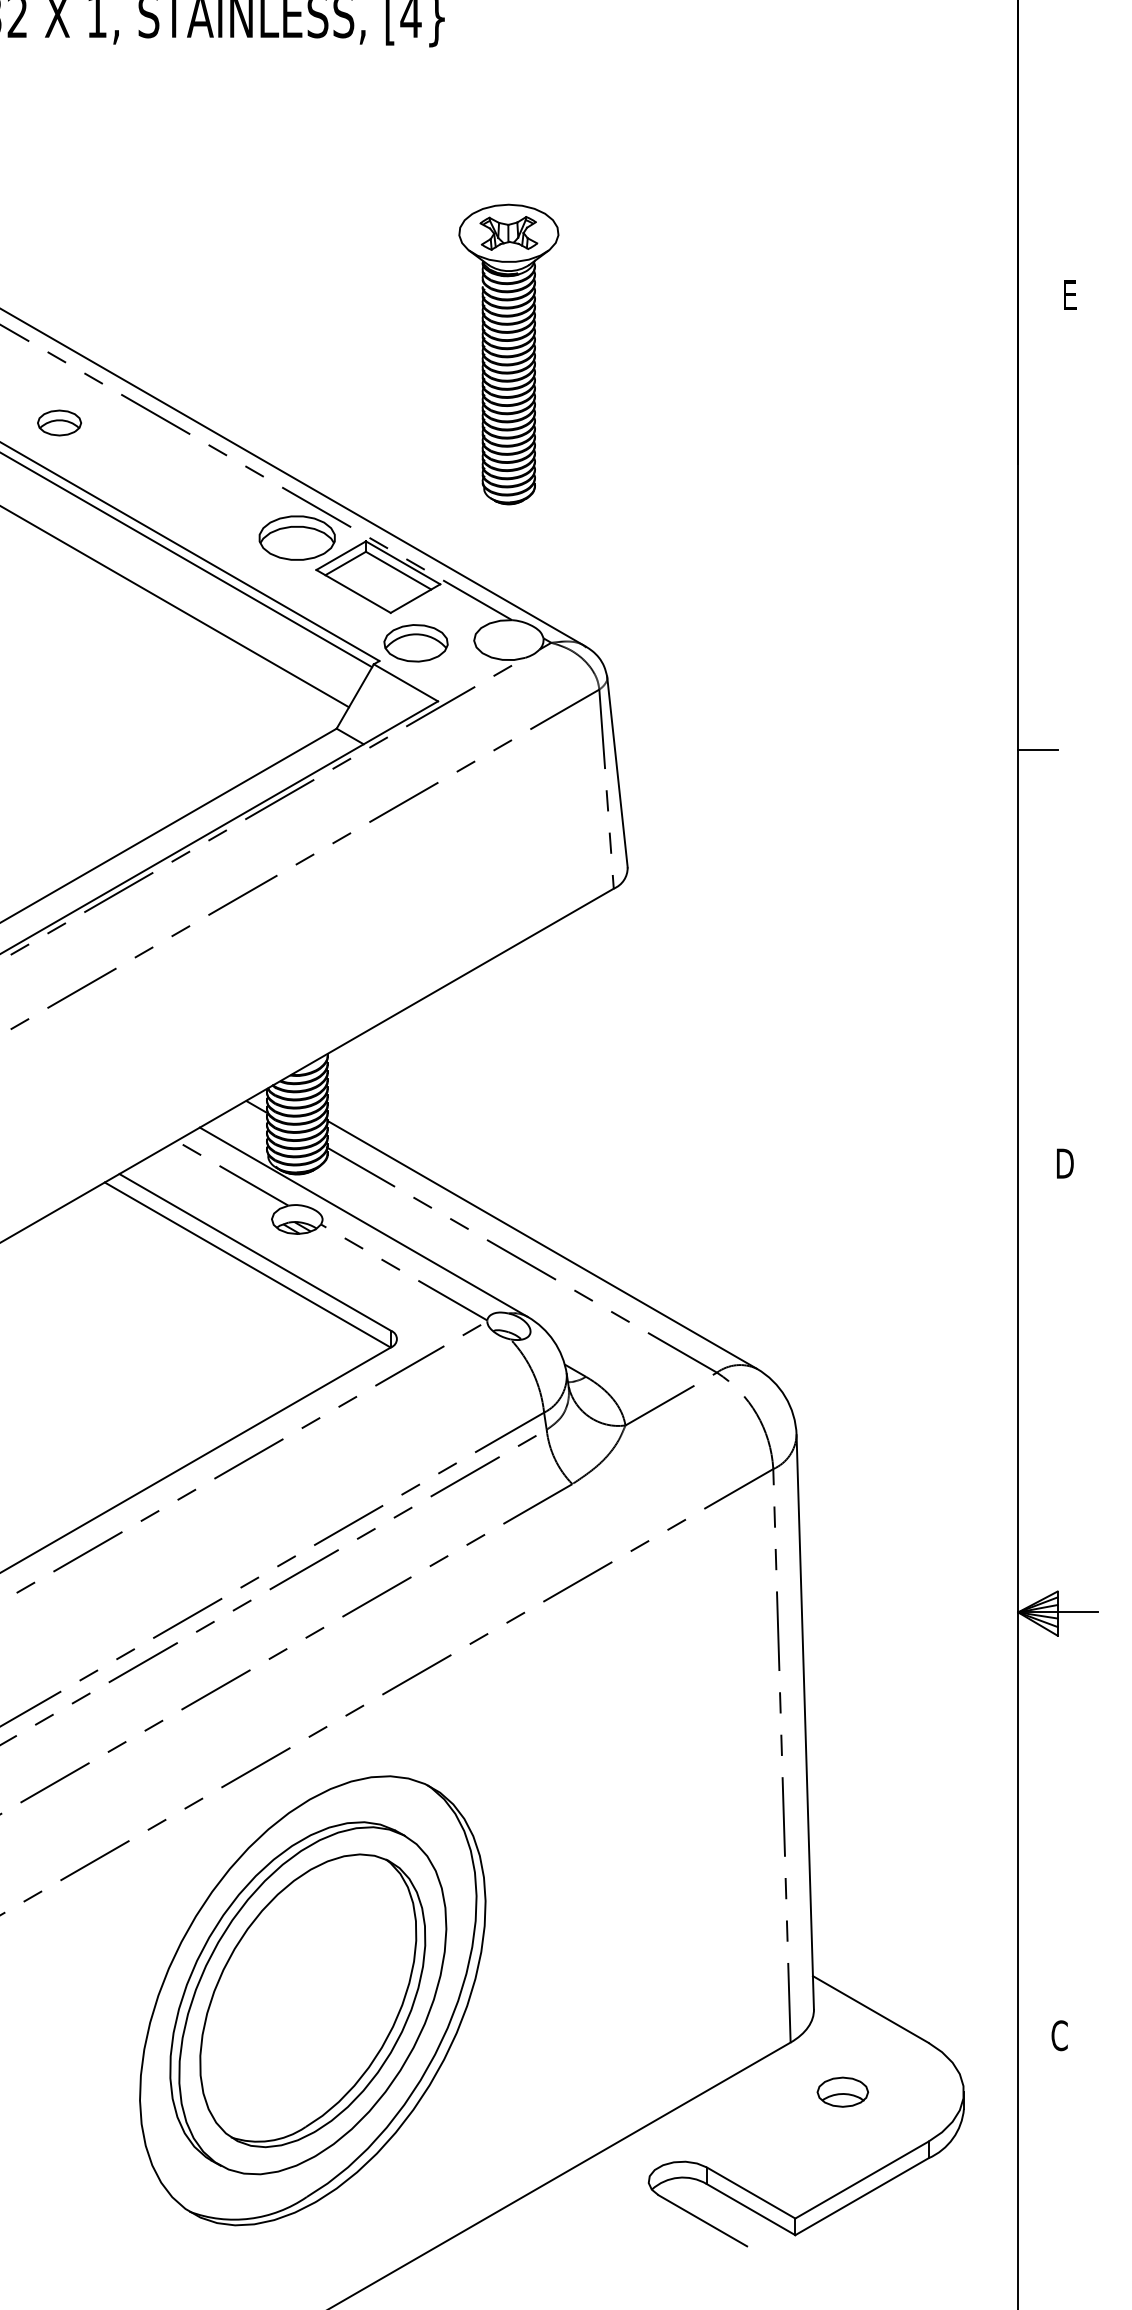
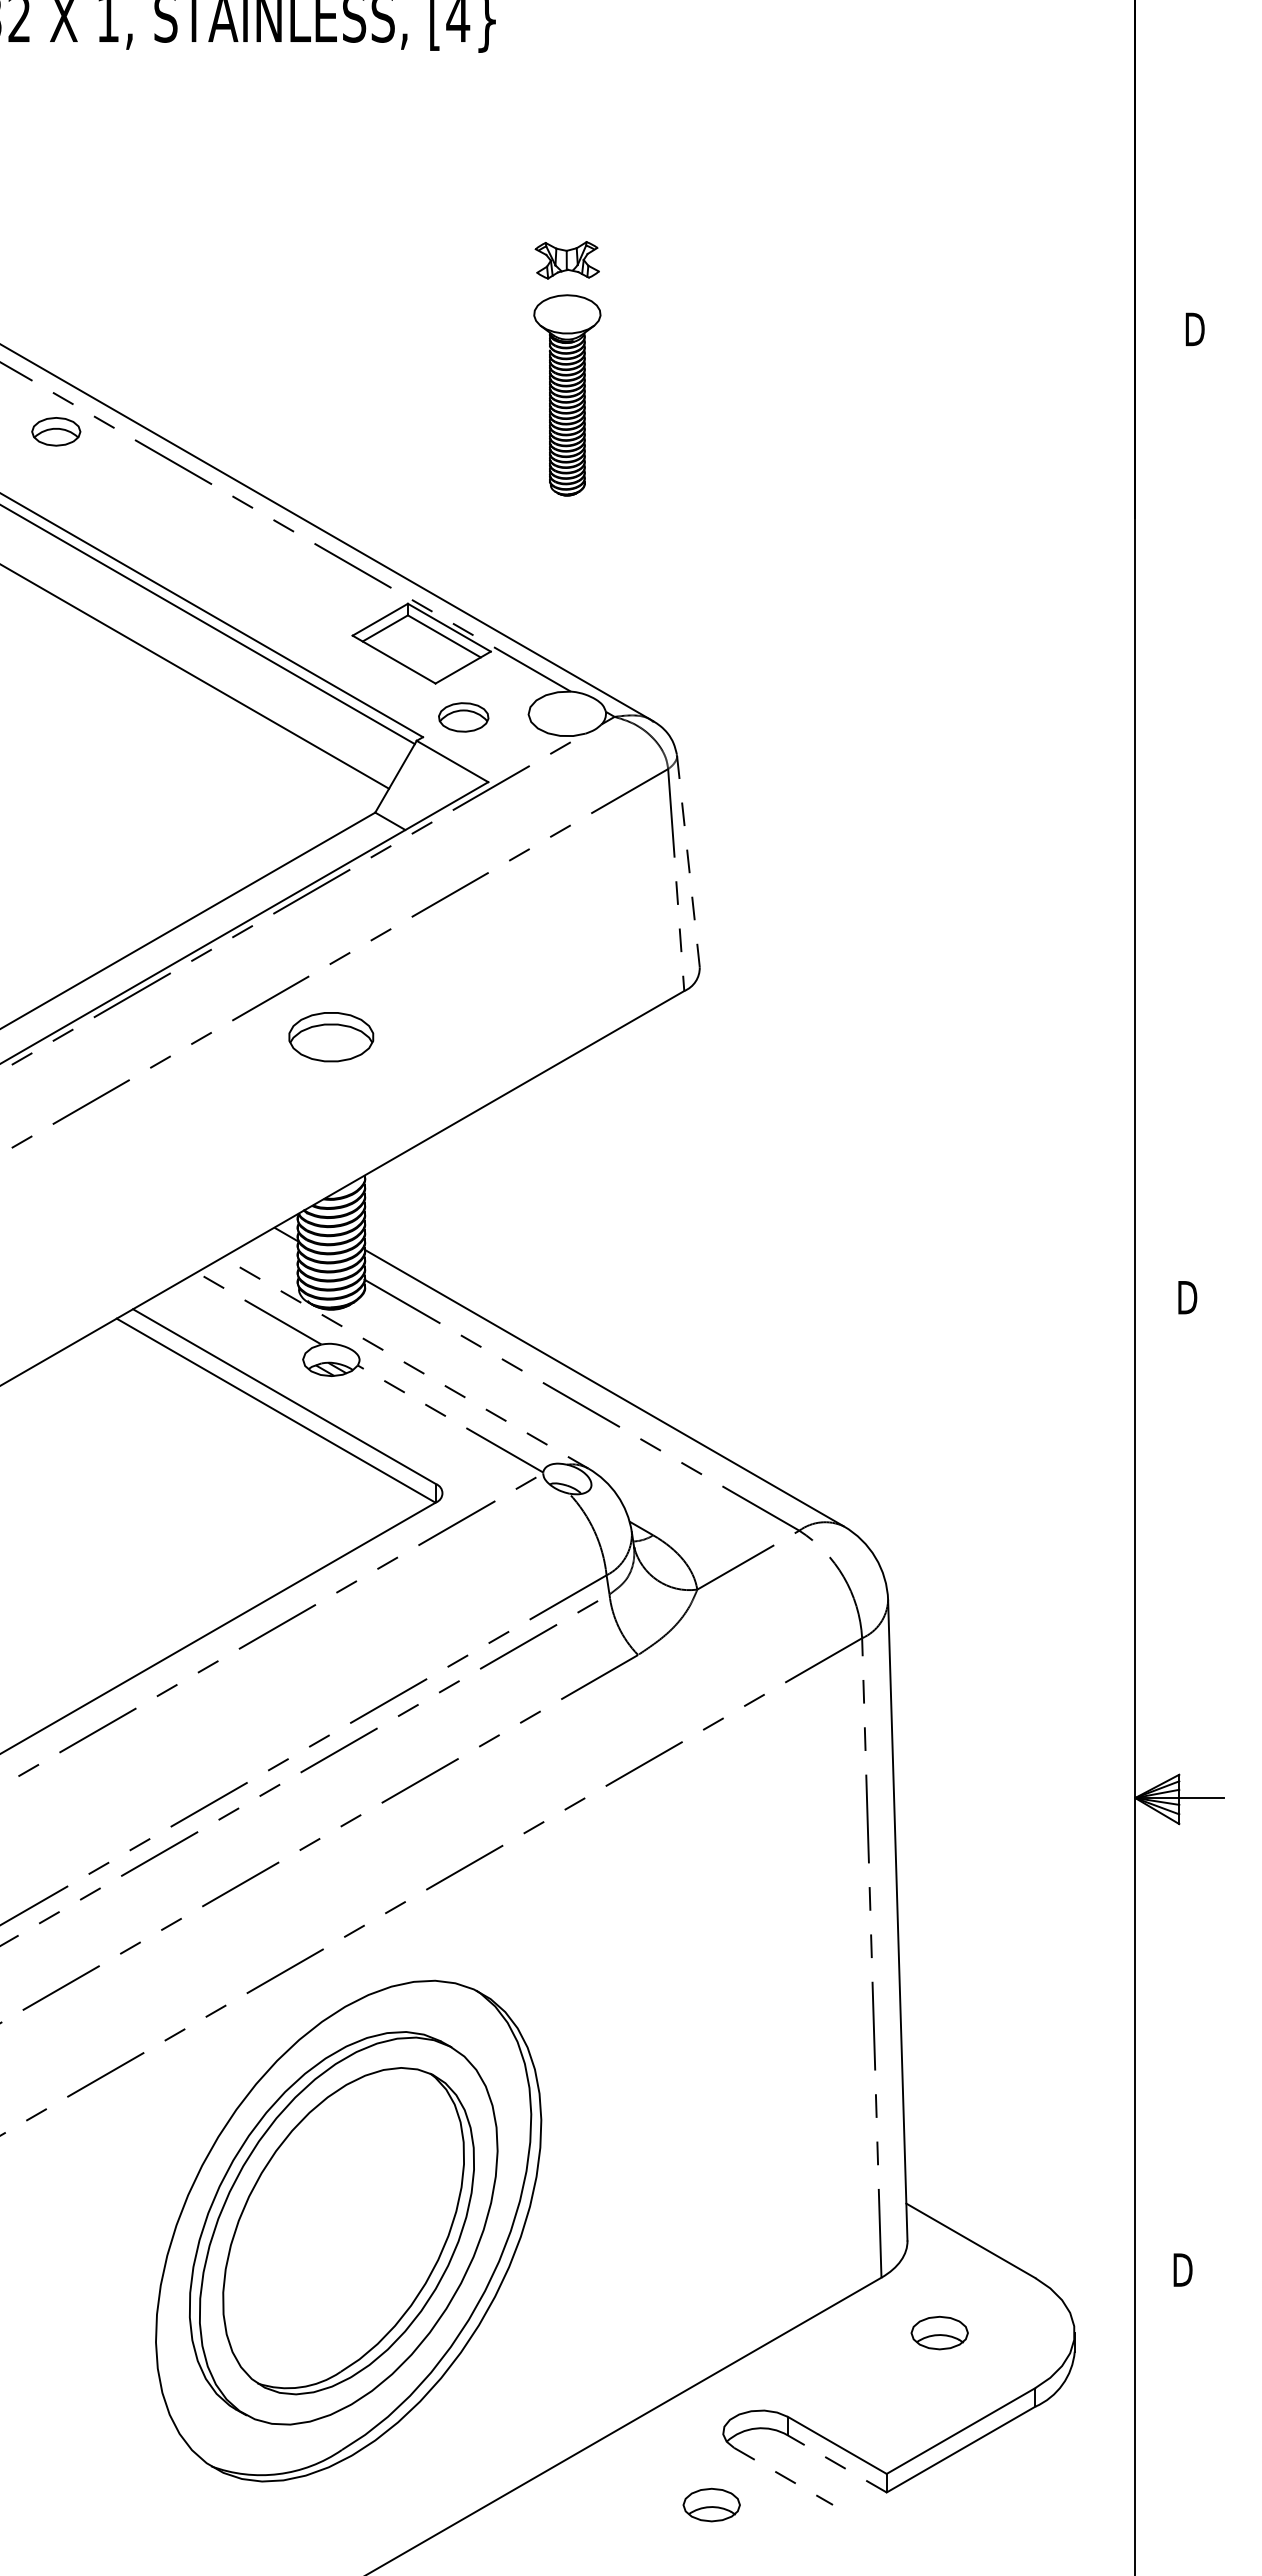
text: (1071, 295) -> (1194, 329), E -> D
part: (509, 354) -> (567, 395), size x0.6
part: (59, 422) -> (56, 431), moved
part: (297, 538) -> (331, 1037), moved
part: (415, 643) -> (463, 717), size x0.7
line: (1038, 749) -> (1157, 835), removed
line: (617, 771) -> (688, 860), solid -> dashed
line: (363, 1221) -> (405, 1362), solid -> dashed
text: (1060, 2035) -> (1182, 2269), C -> D
line: (751, 2209) -> (837, 2463), solid -> dashed
line: (702, 2220) -> (783, 2476), solid -> dashed
part: (638, 2245) -> (711, 2504), added

